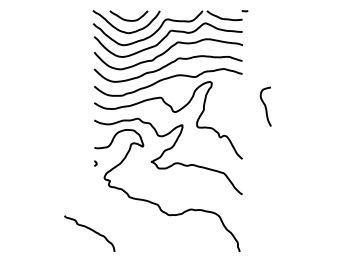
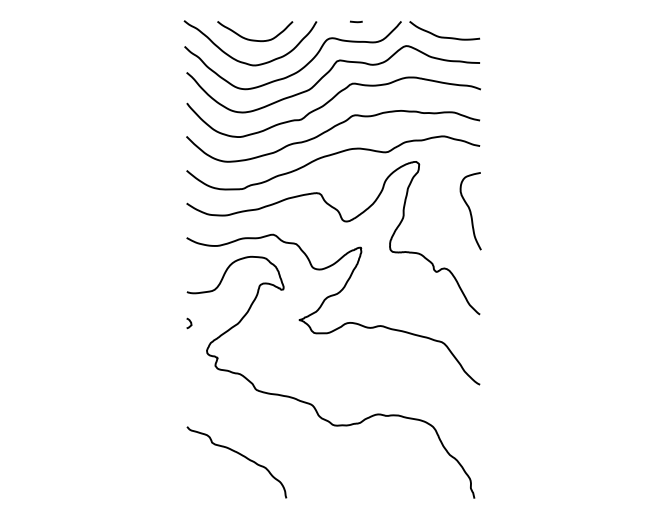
line: (244, 11) -> (355, 22), moved
curve: (265, 106) -> (470, 210), moved
curve: (90, 230) -> (238, 455), moved

